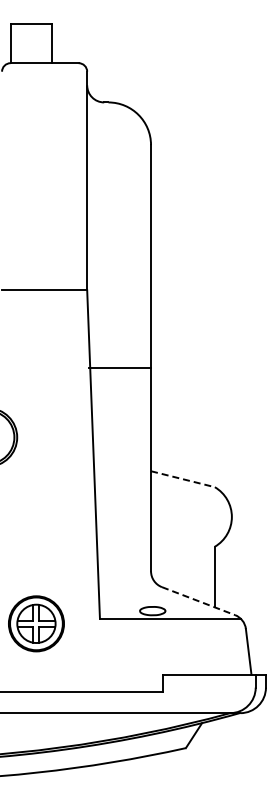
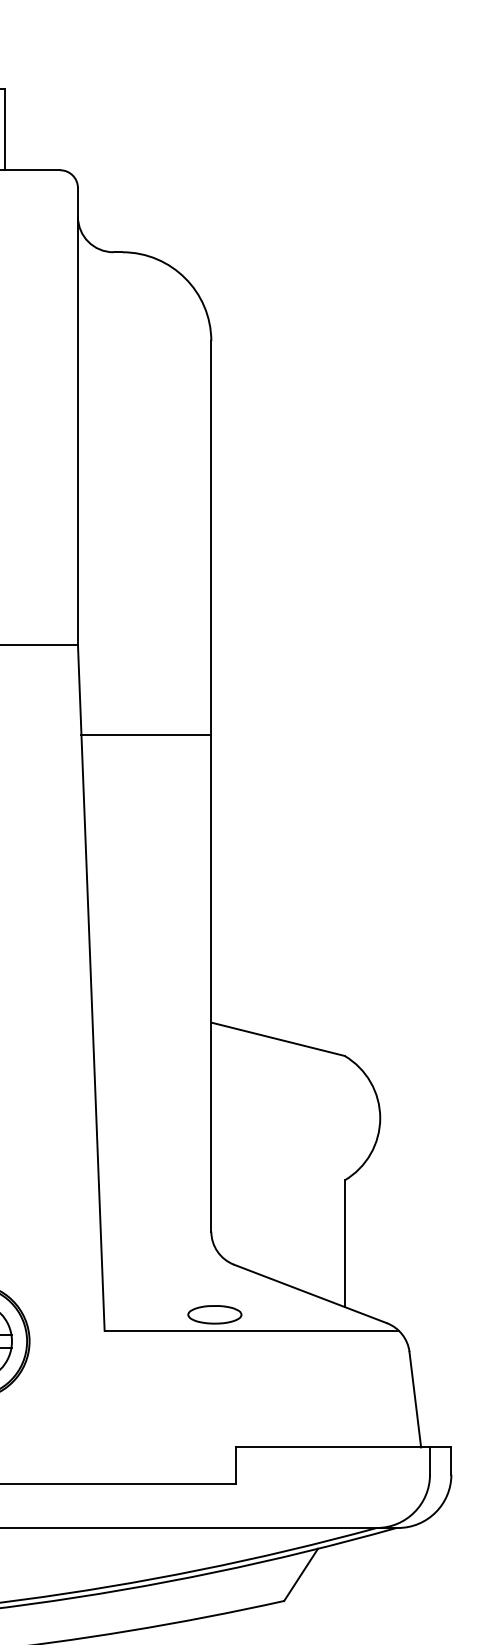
line: (119, 367) -> (145, 734), moved
line: (182, 479) -> (277, 1039), dashed -> solid
line: (199, 601) -> (312, 1294), dashed -> solid

